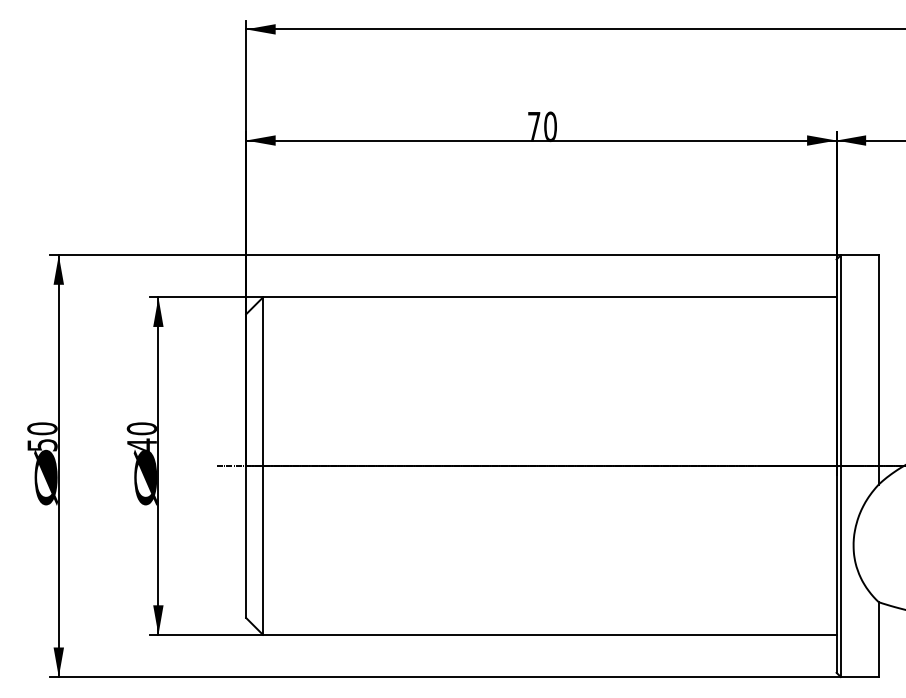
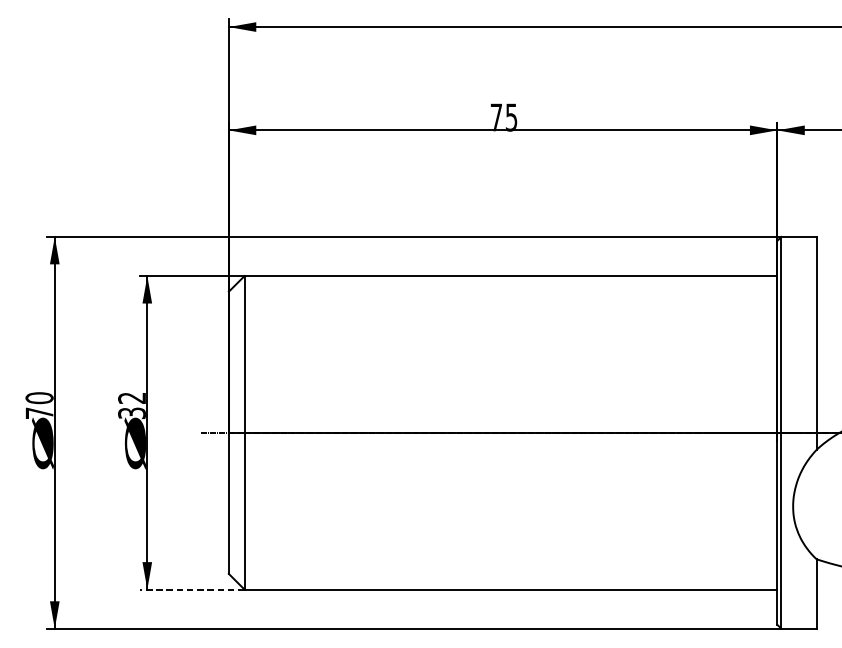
text: (550, 125) -> (511, 116), 70 -> 75
text: (141, 436) -> (131, 405), 40 -> 32
text: (42, 445) -> (39, 413), 50 -> 70
line: (206, 634) -> (192, 589), solid -> dashed

